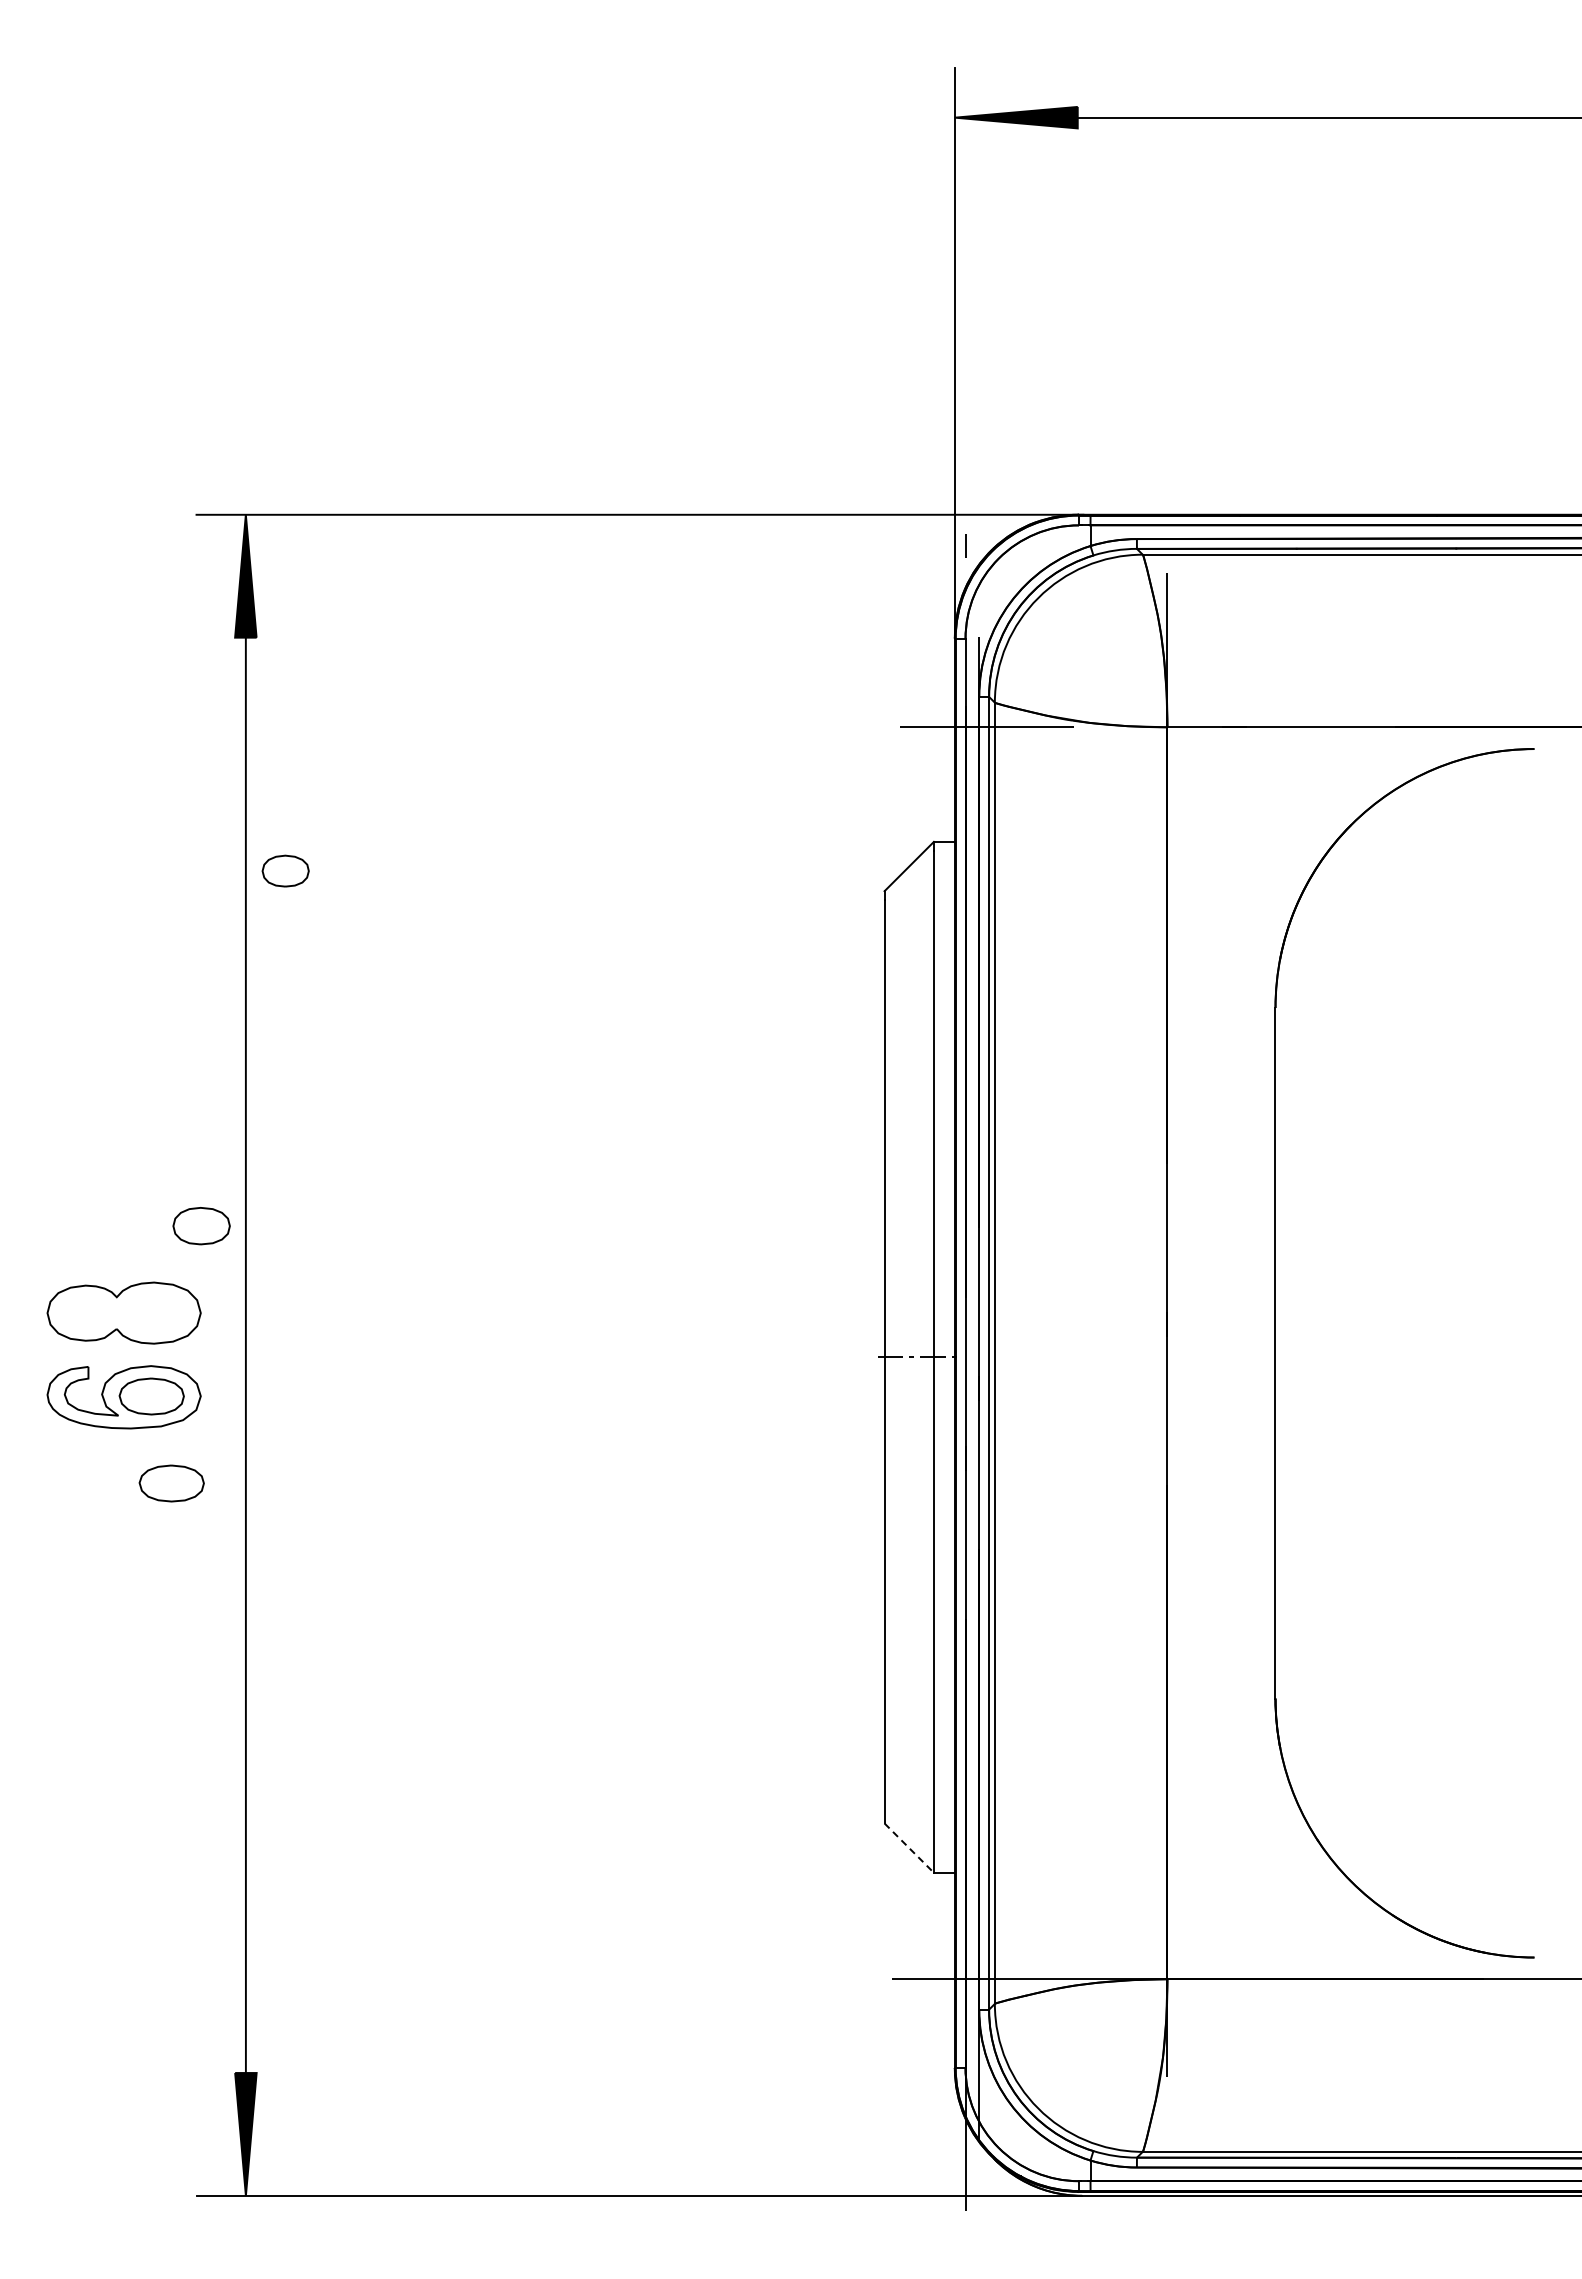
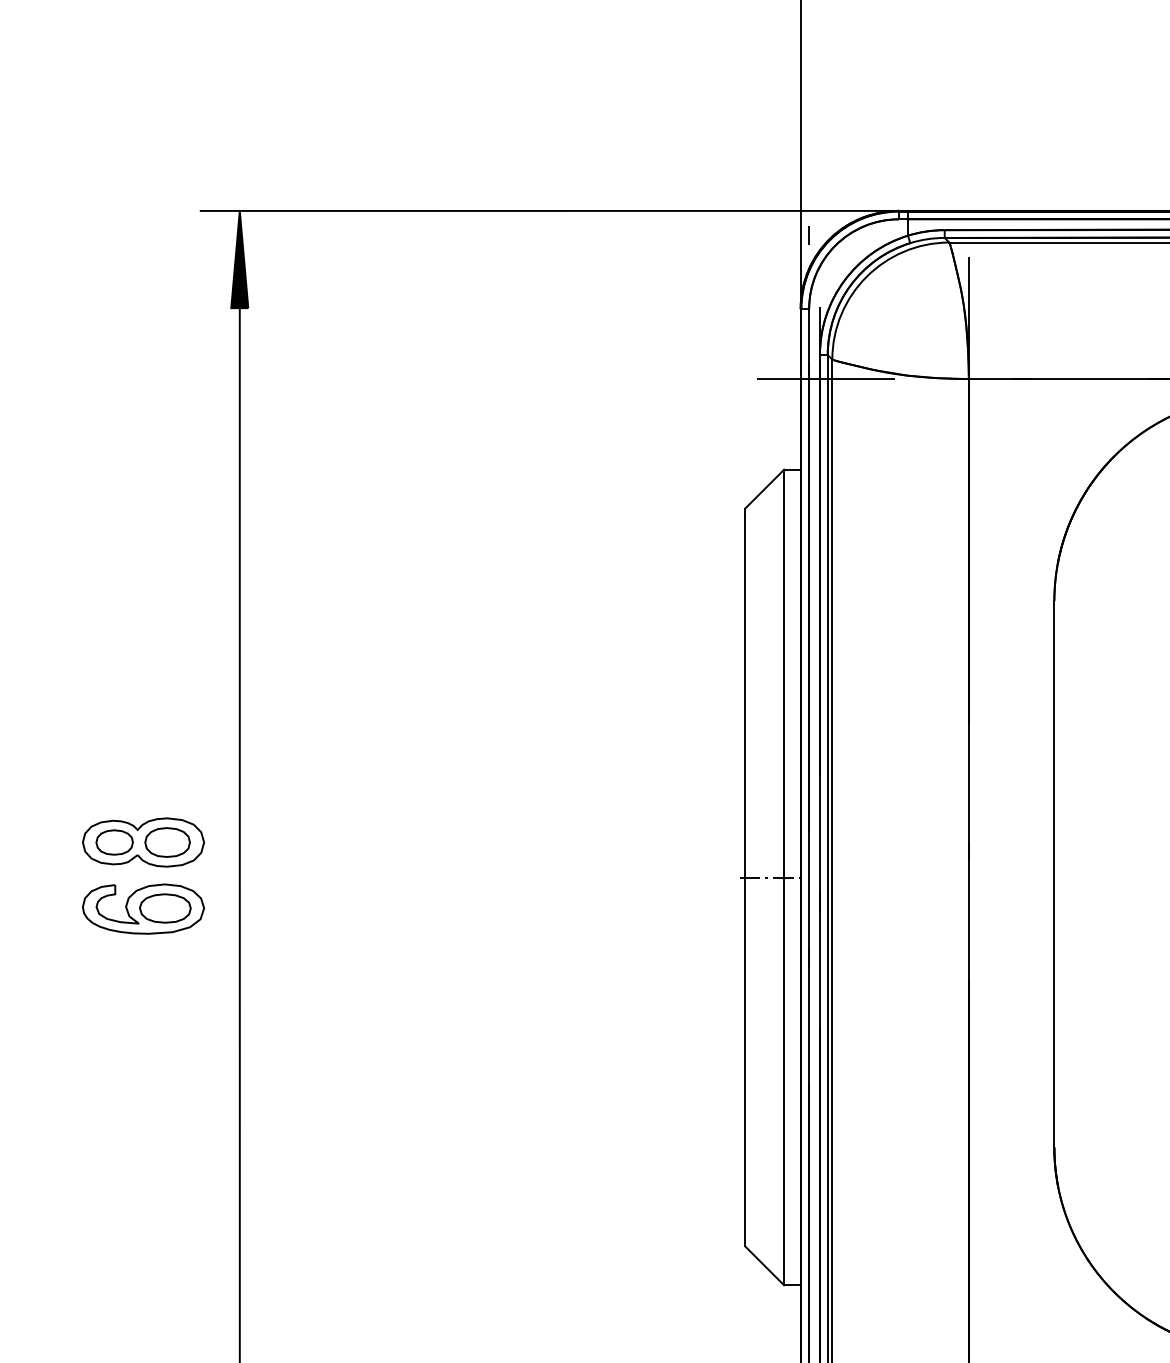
part: (285, 870) -> (114, 842), moved
part: (201, 1226) -> (167, 842), moved
part: (171, 1483) -> (180, 977), removed
line: (909, 1848) -> (764, 1266), dashed -> solid

